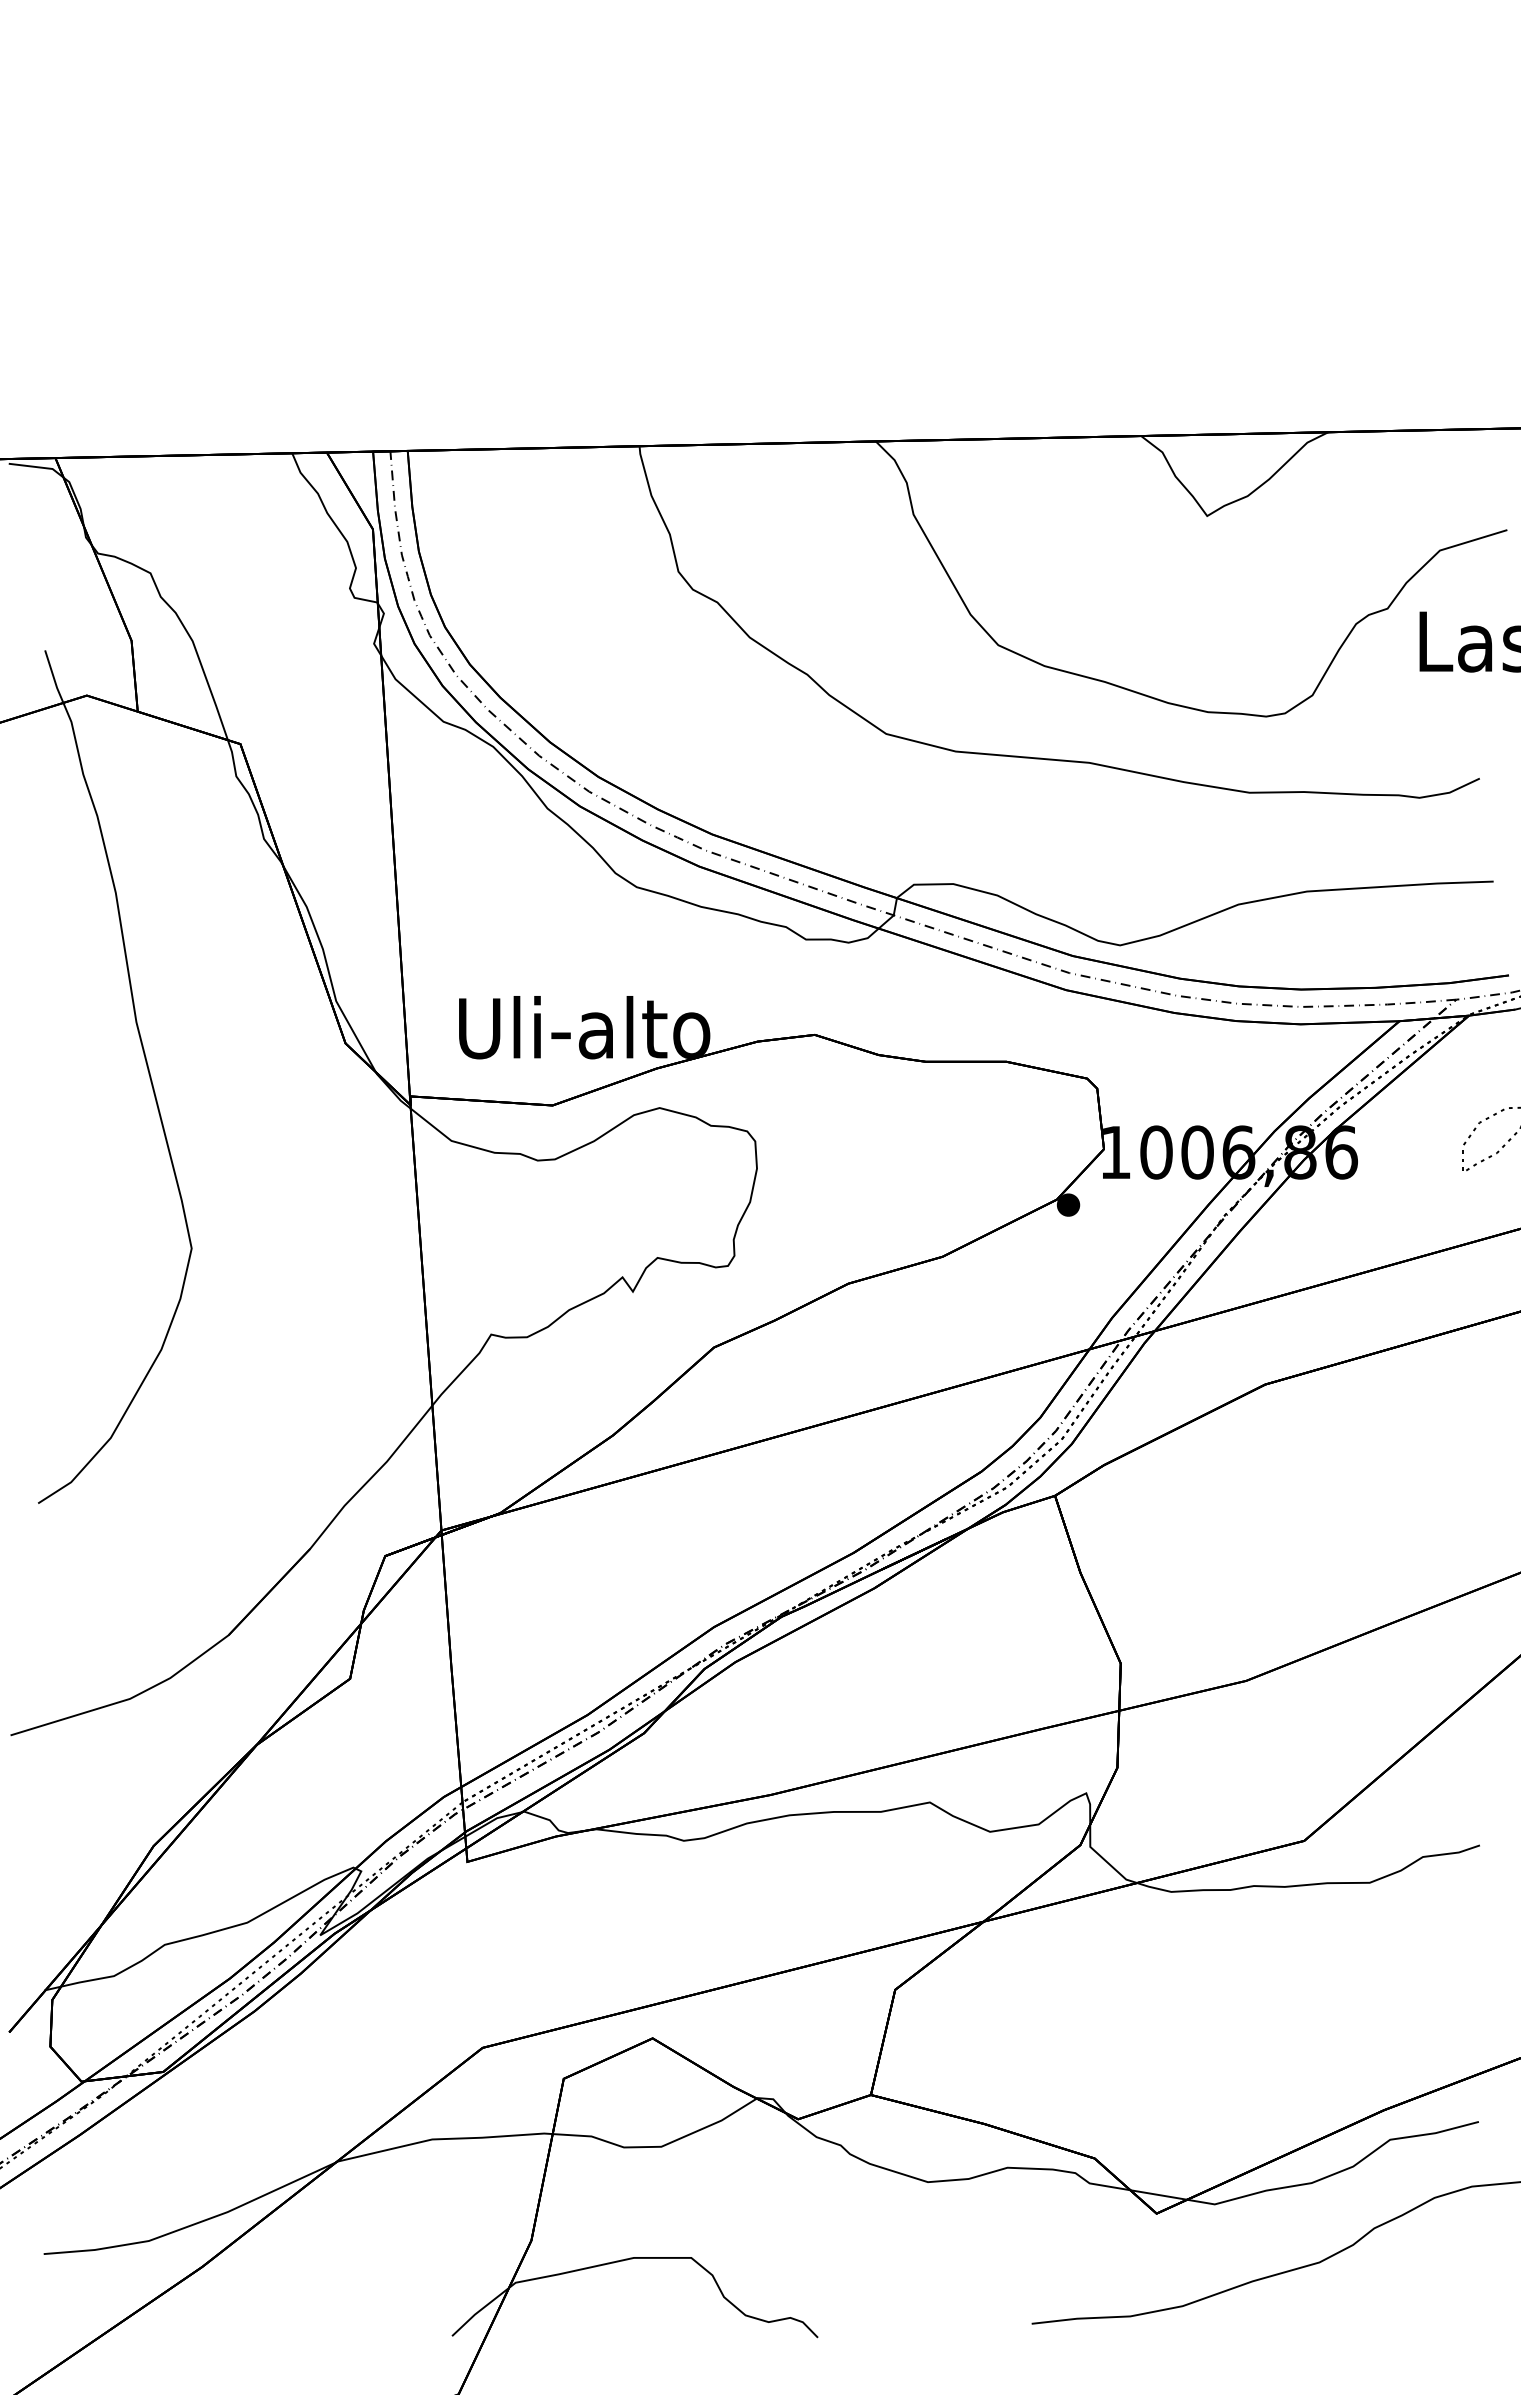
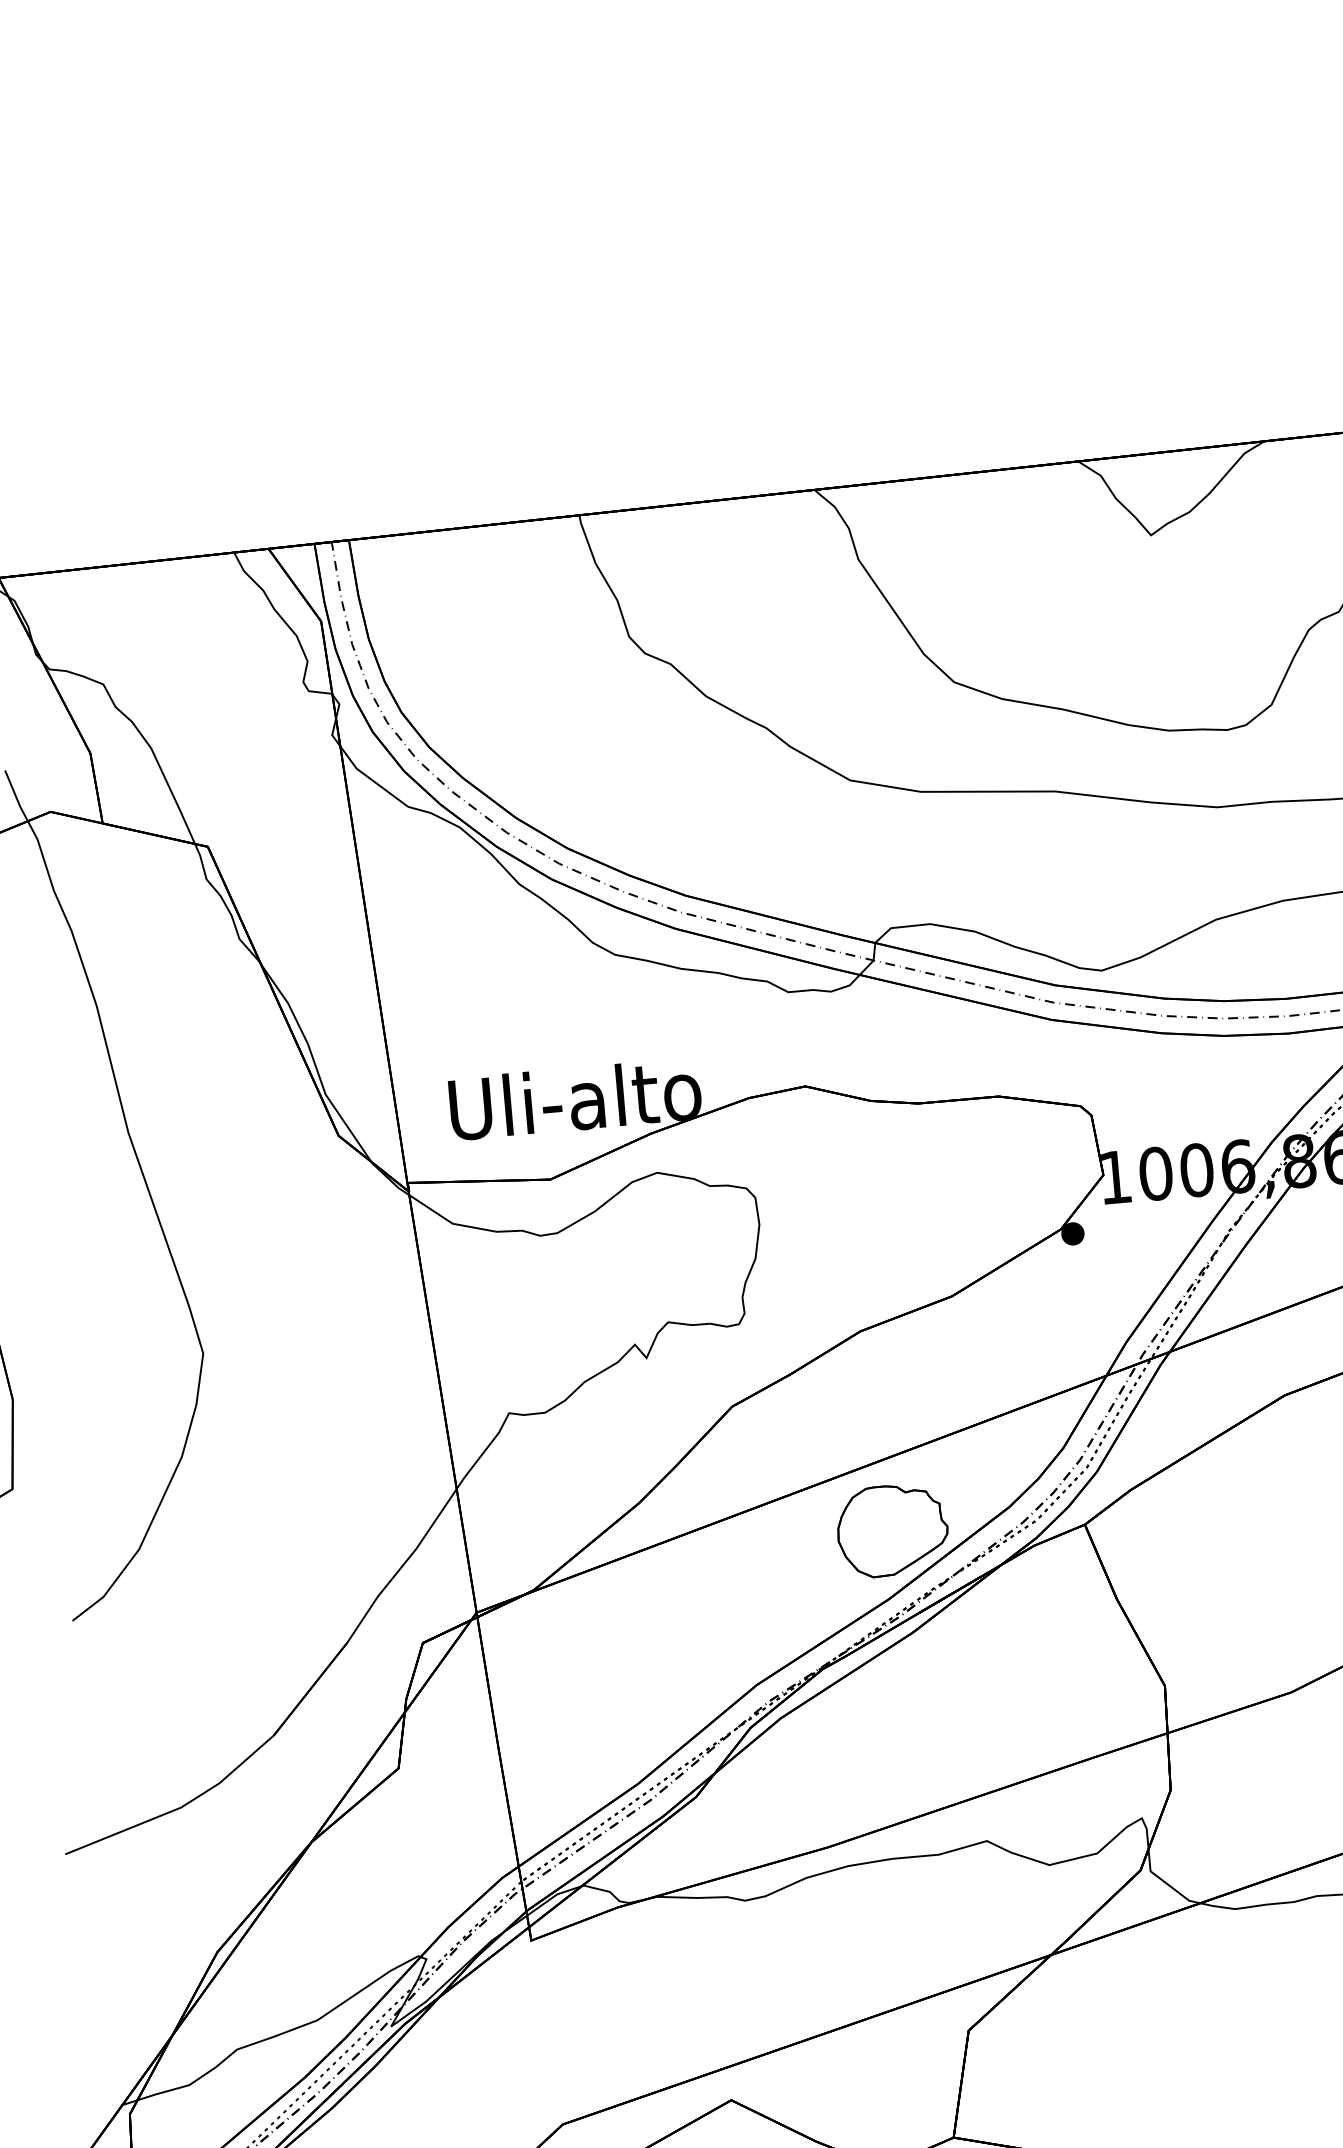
part: (862, 1484) -> (892, 1530), added

